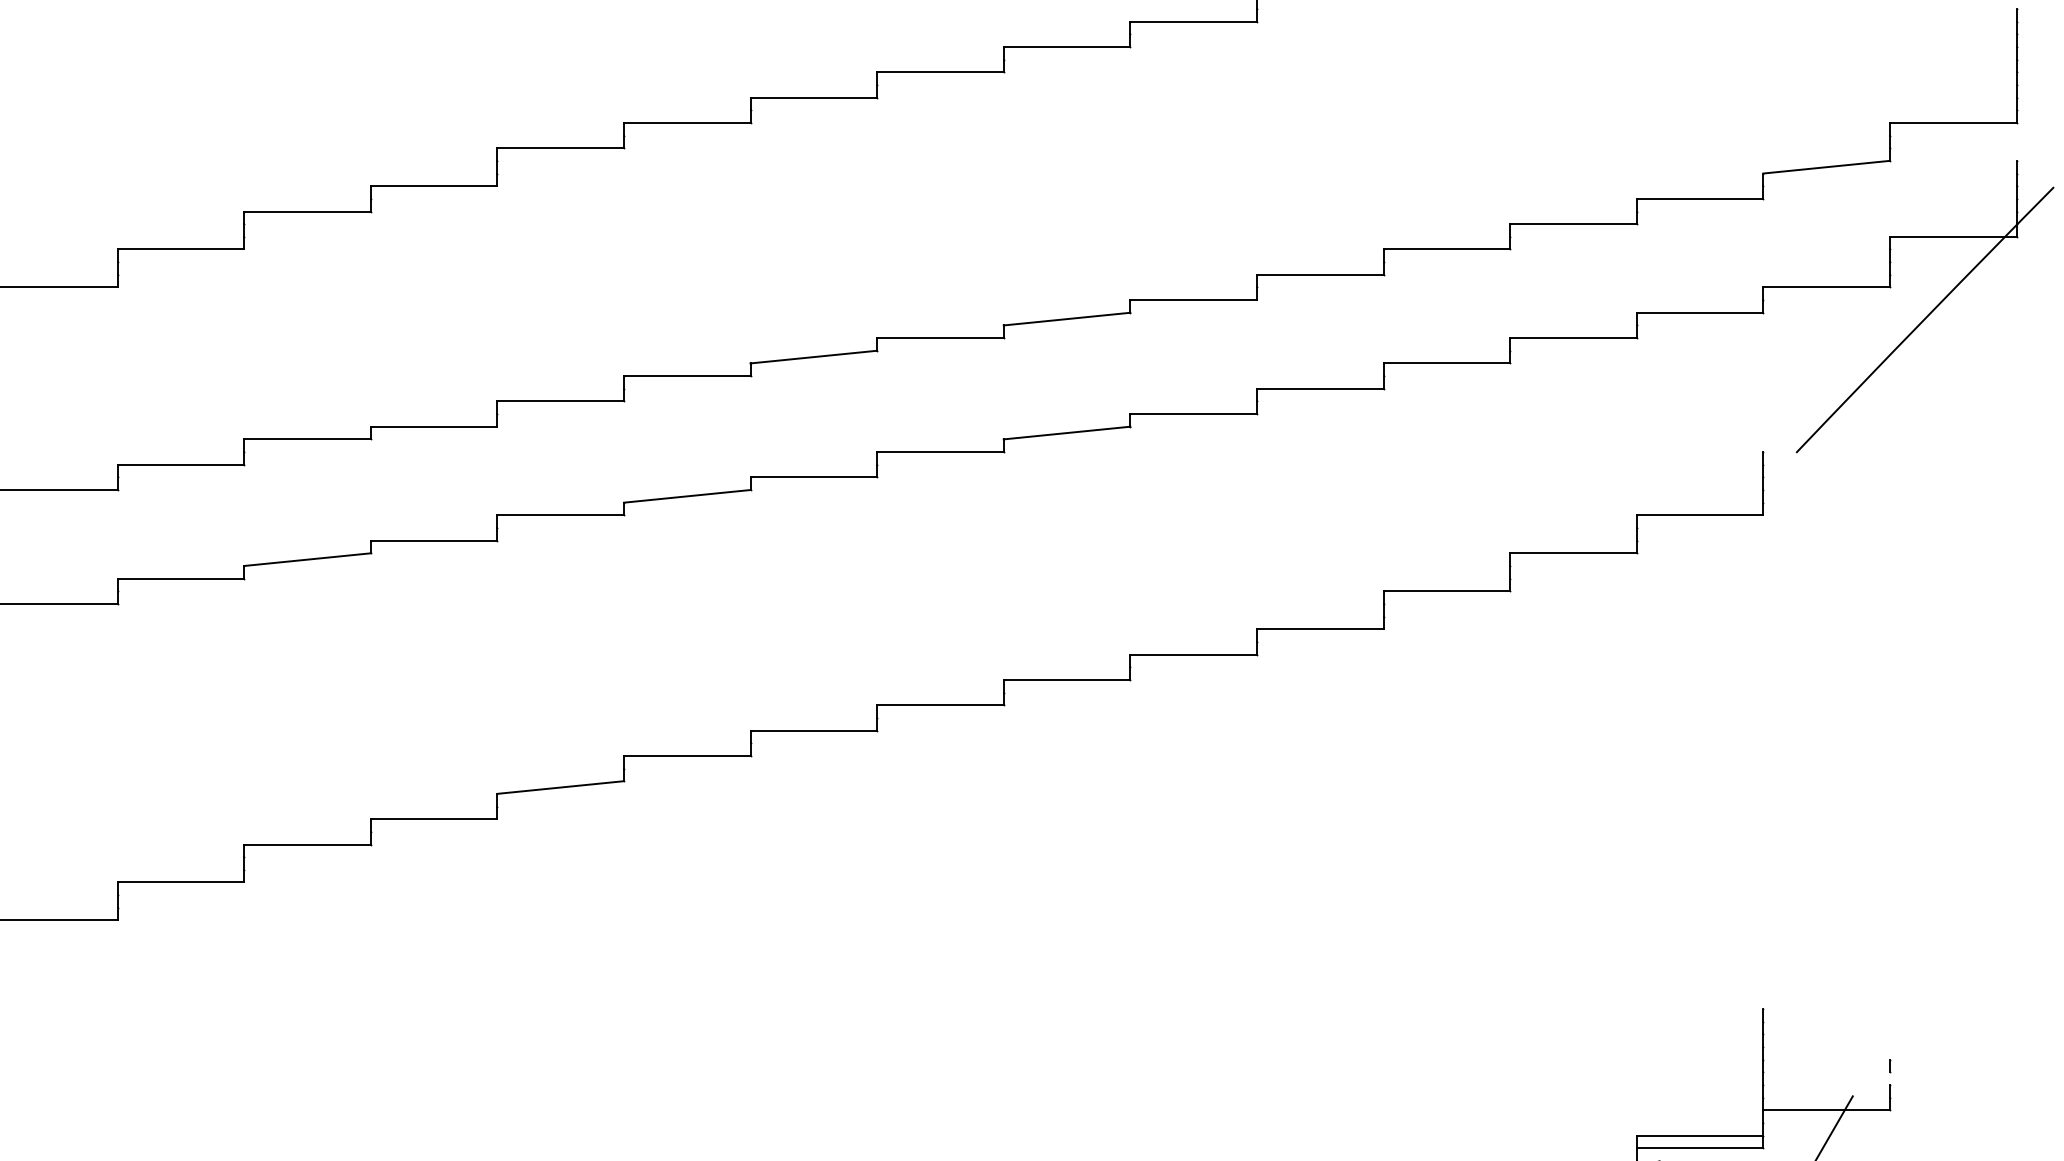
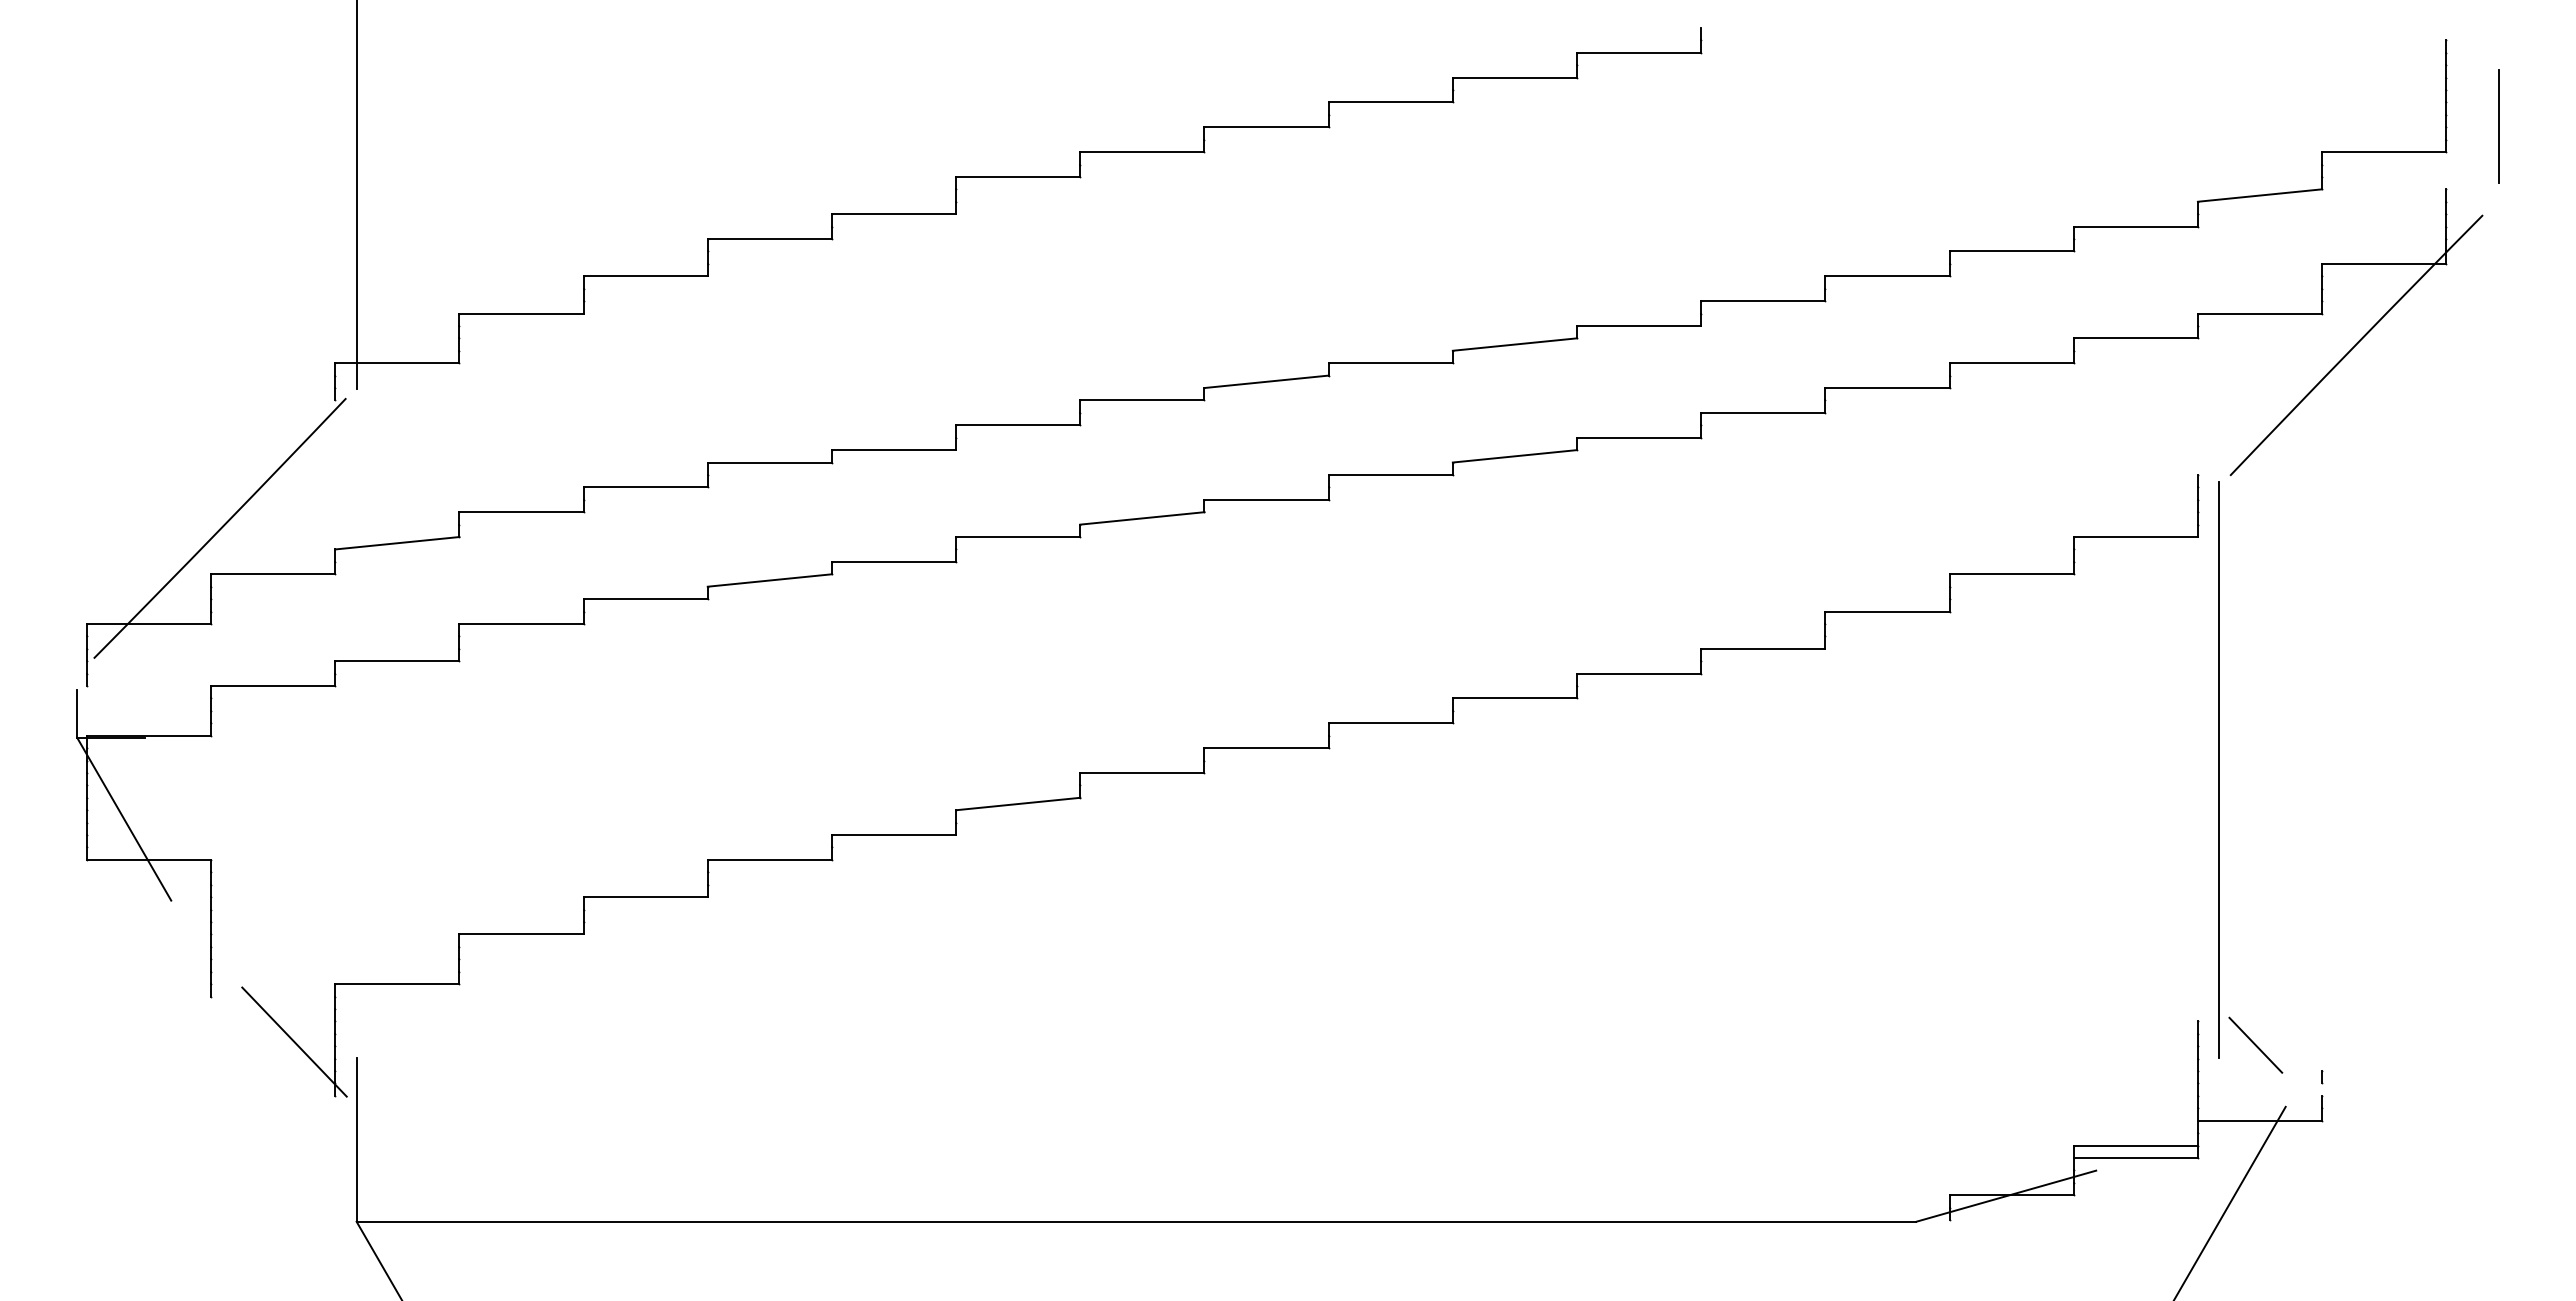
line: (1785, 752) -> (2219, 769), added
line: (1822, 1032) -> (2255, 1044), added

